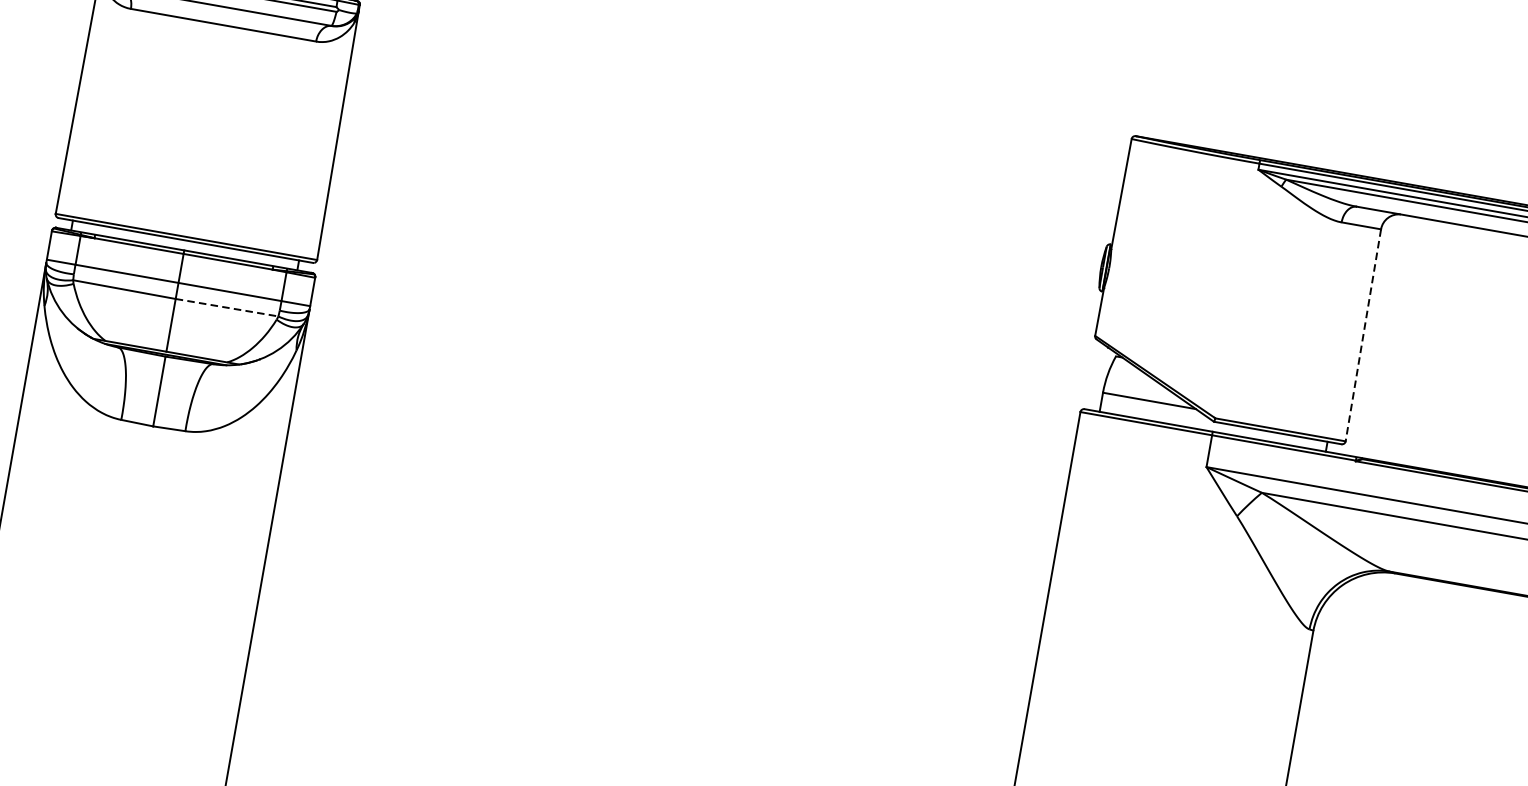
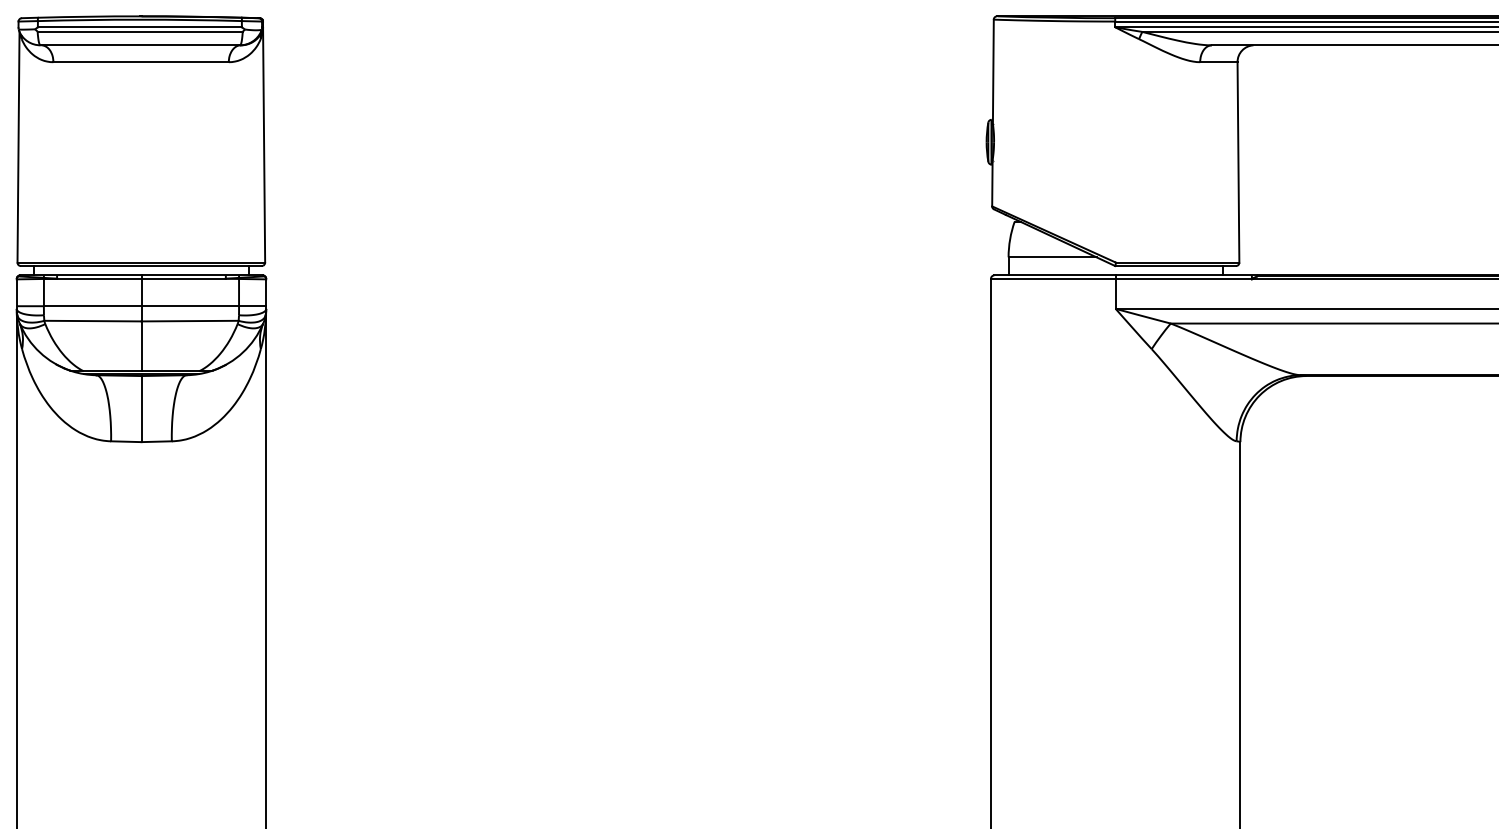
line: (227, 308) -> (190, 321), dashed -> solid
line: (1363, 335) -> (1238, 162), dashed -> solid

